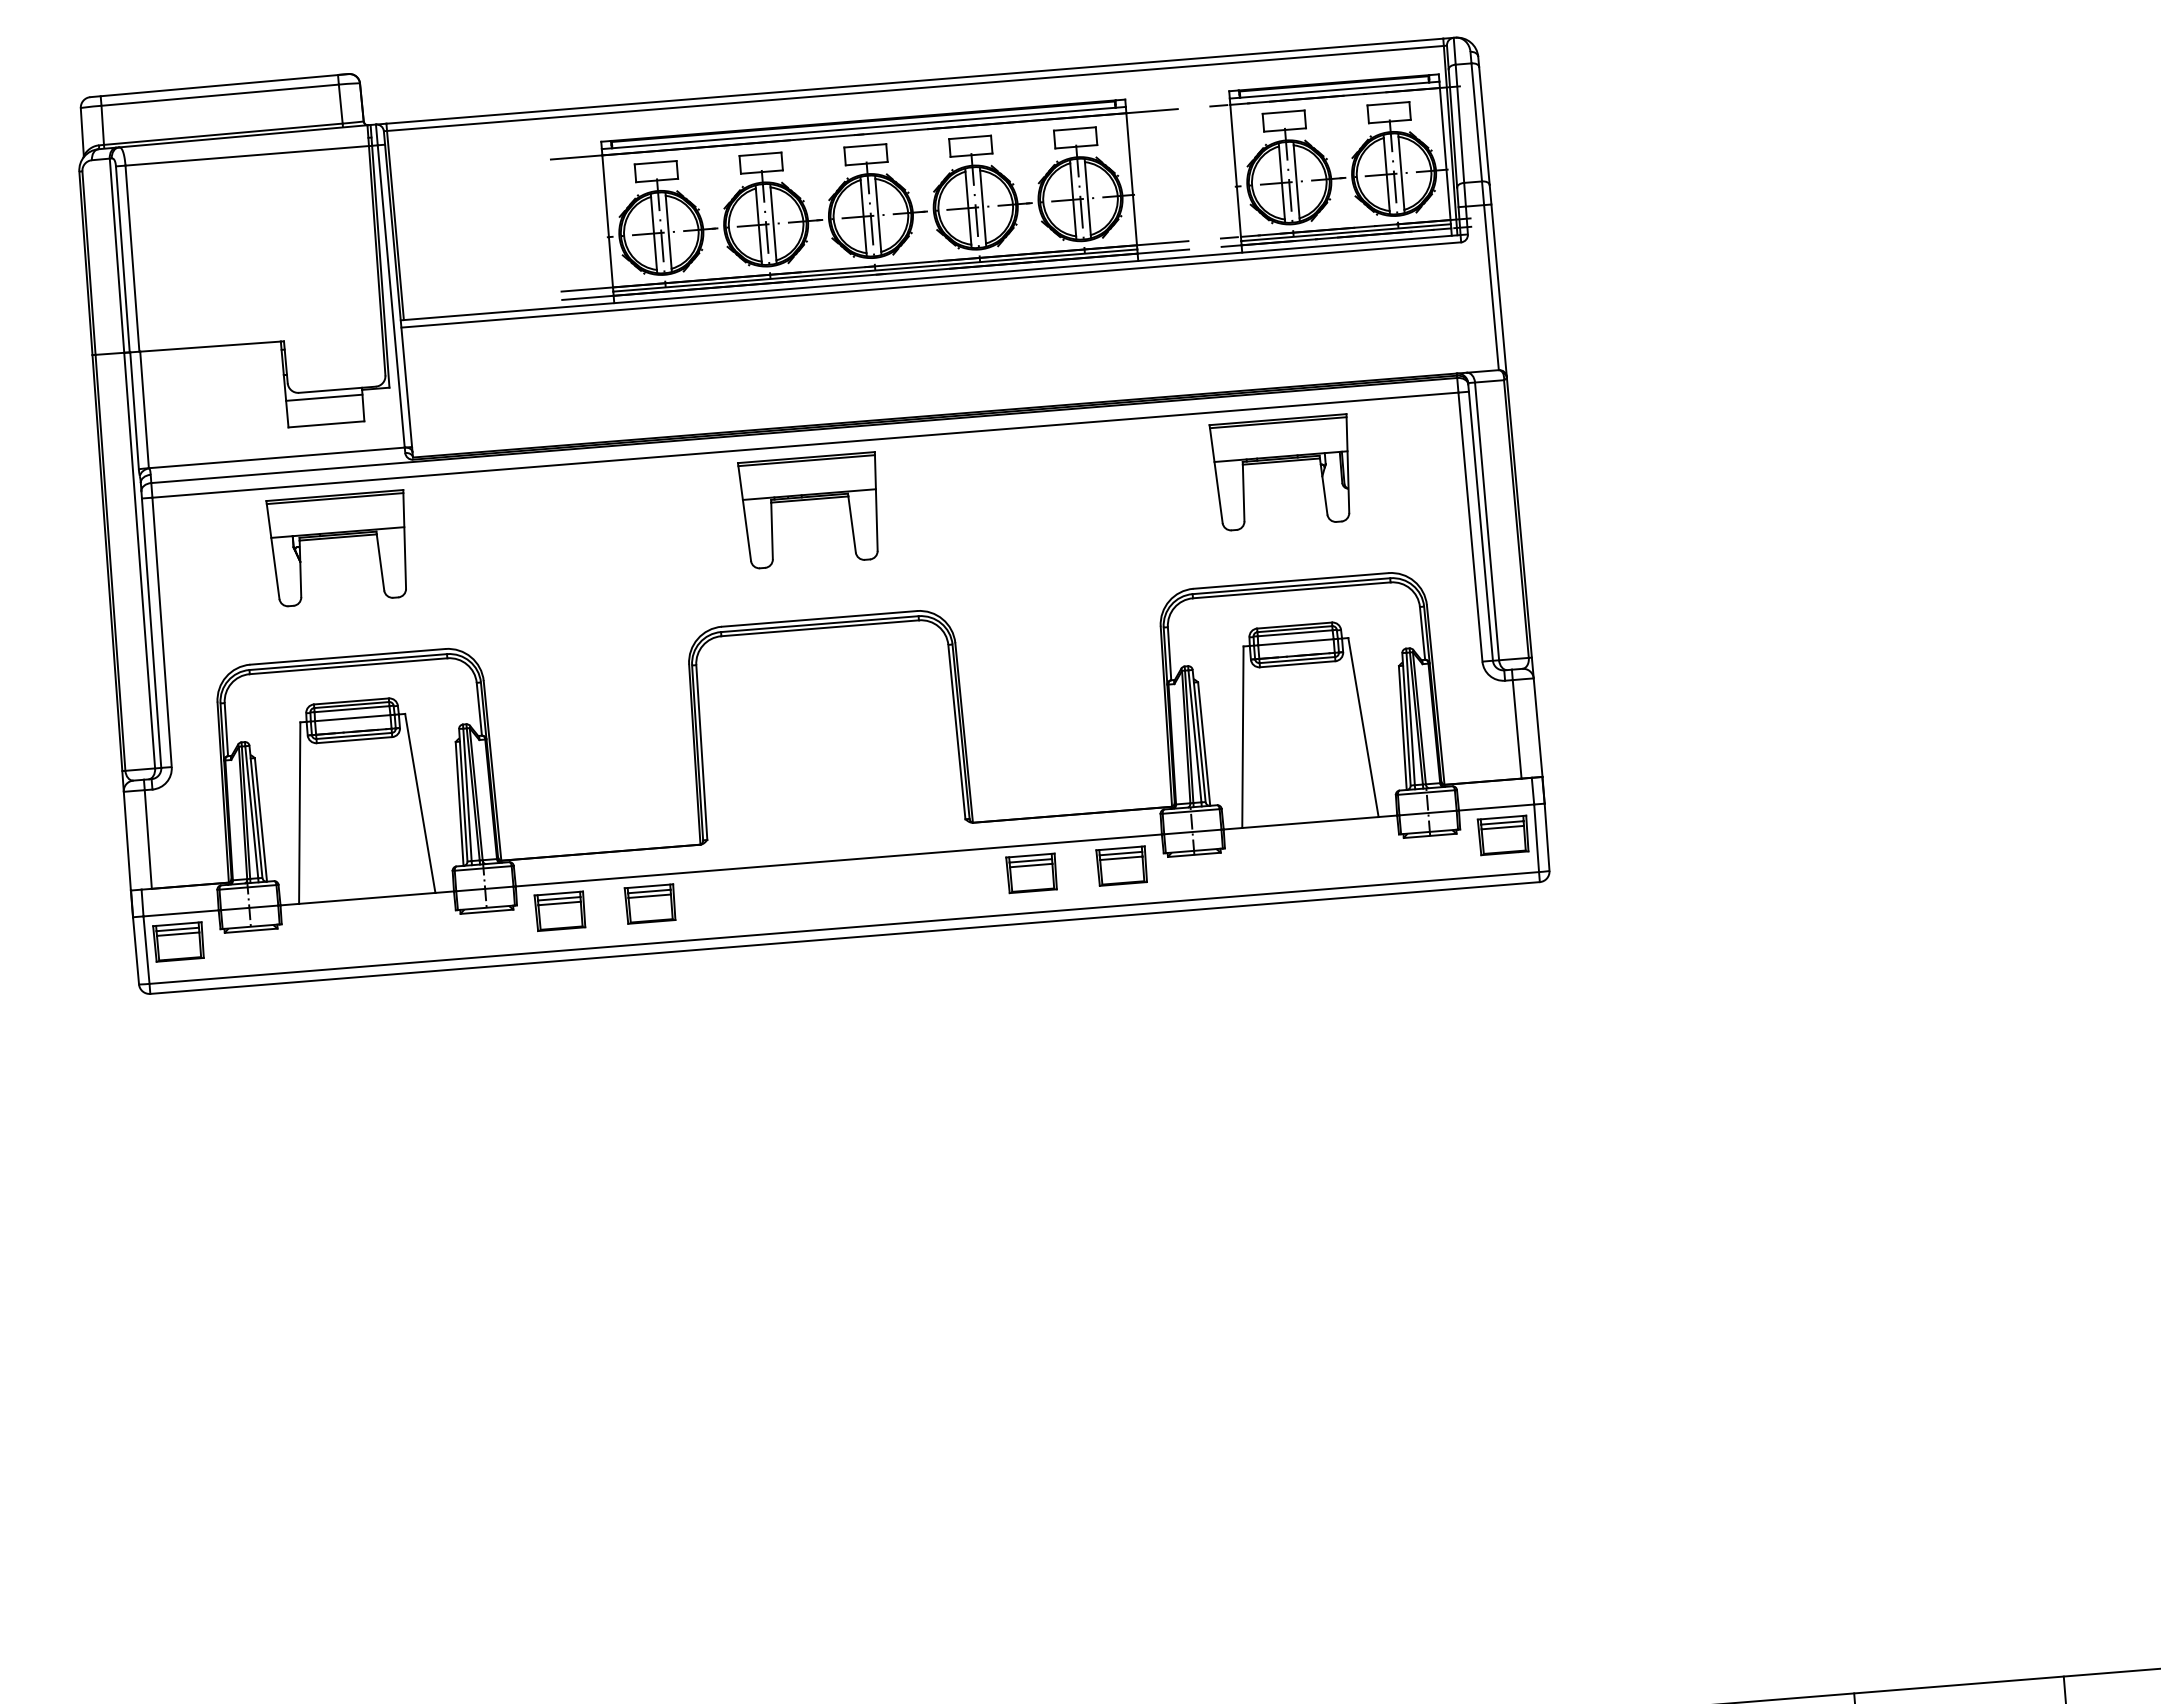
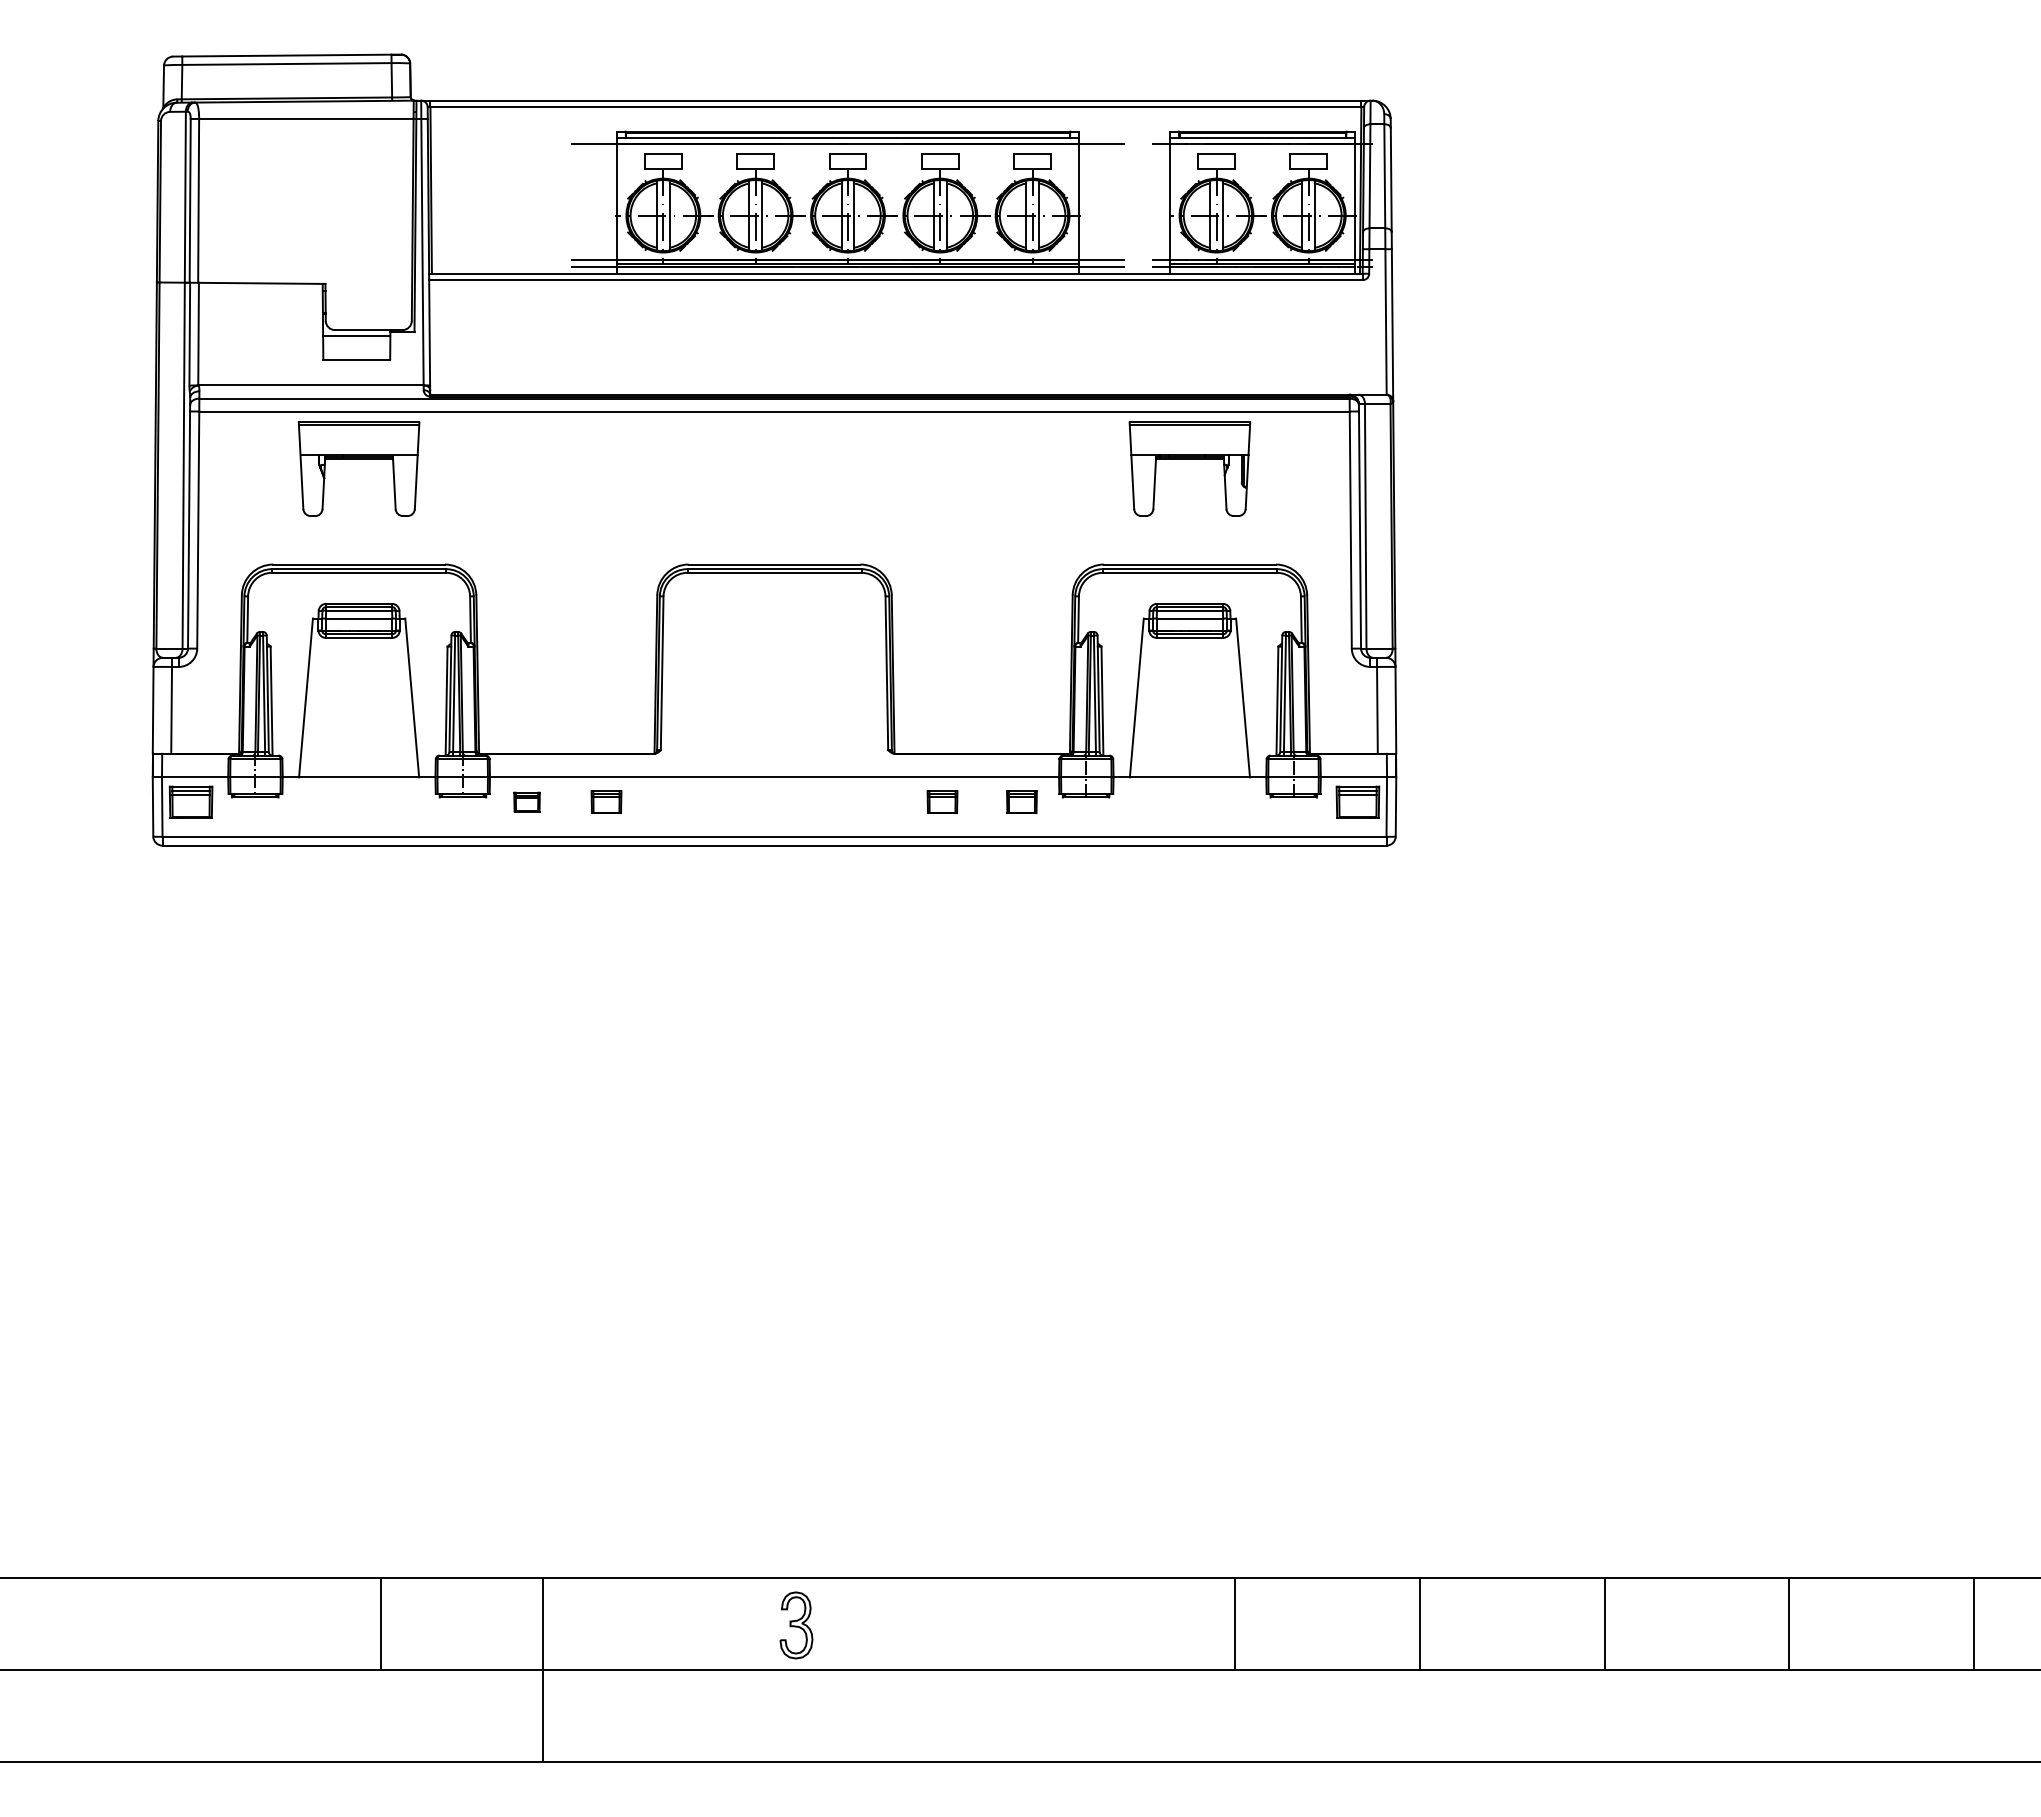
part: (809, 499) -> (774, 459), removed
part: (1121, 865) -> (1021, 801), size x0.7
part: (1031, 872) -> (942, 801), size x0.7
part: (650, 903) -> (606, 801), size x0.7
part: (559, 910) -> (526, 801), size x0.6

